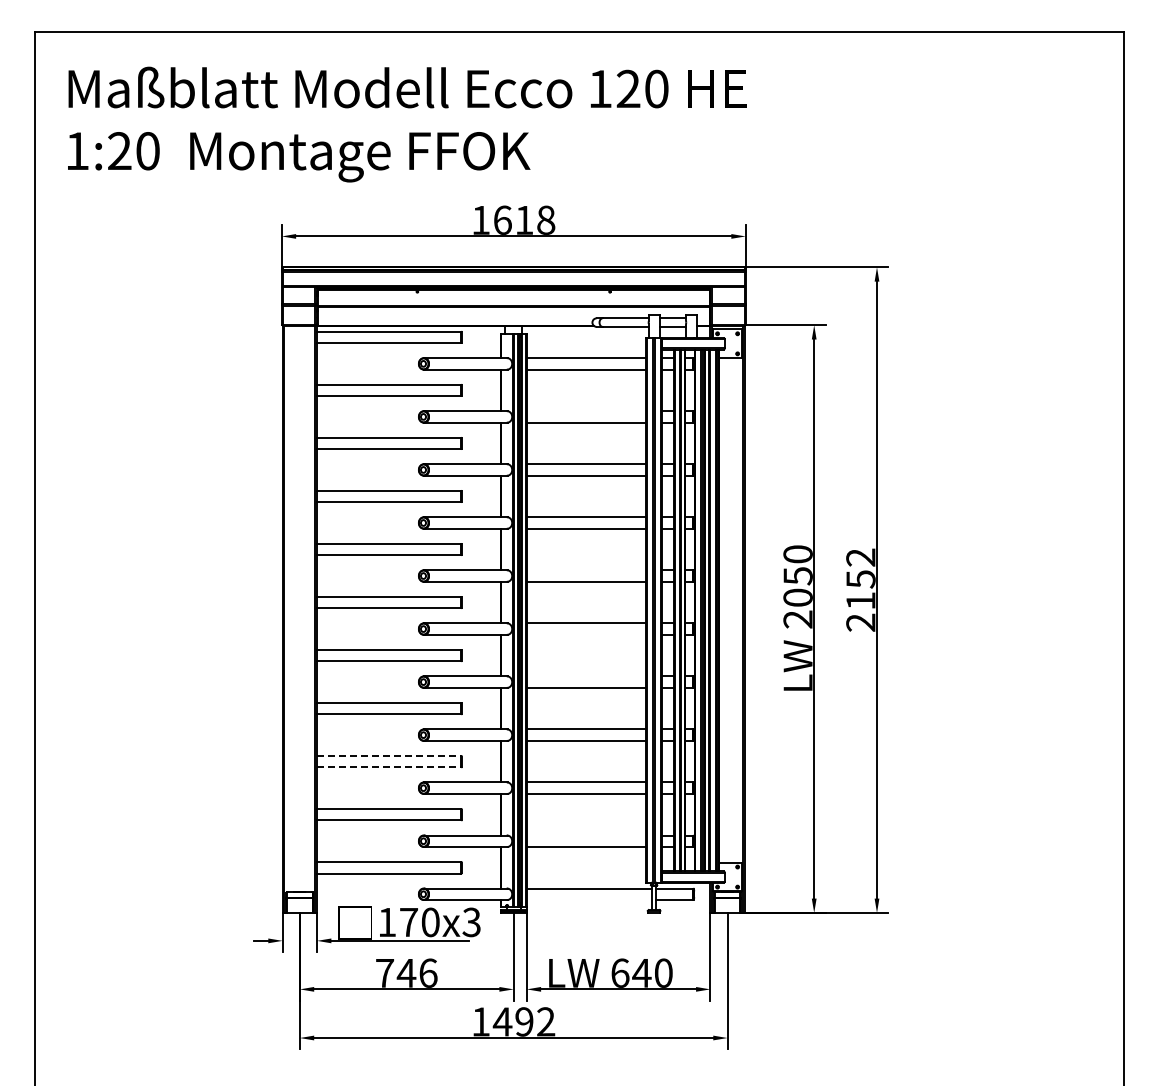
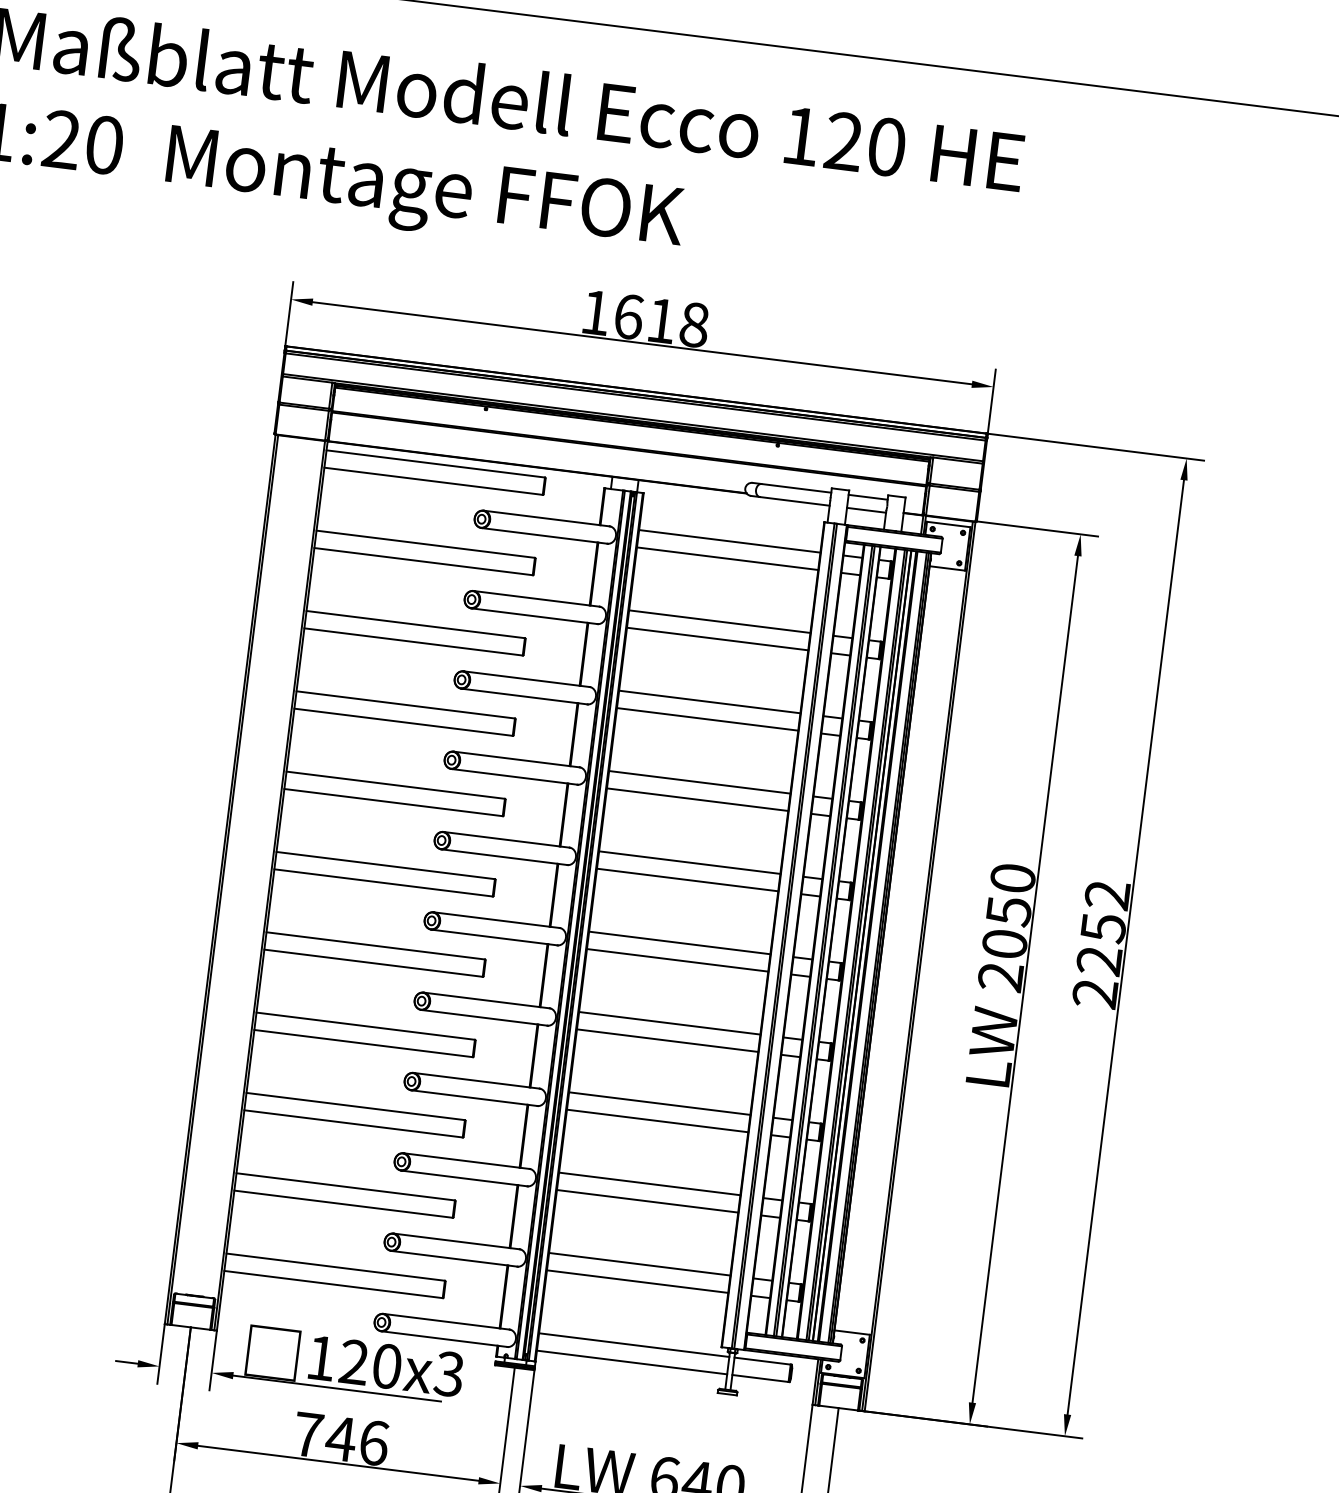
line: (586, 411) -> (719, 622), added
line: (586, 570) -> (689, 862), added
text: (860, 601) -> (1098, 961), 2152 -> 2252
line: (586, 634) -> (677, 959), added
line: (586, 676) -> (669, 1023), added
line: (389, 755) -> (356, 1105), dashed -> solid
line: (389, 767) -> (354, 1124), dashed -> solid
line: (586, 835) -> (639, 1264), added
line: (589, 900) -> (631, 1363), added
text: (408, 921) -> (353, 1360), 170x3 -> 120x3

